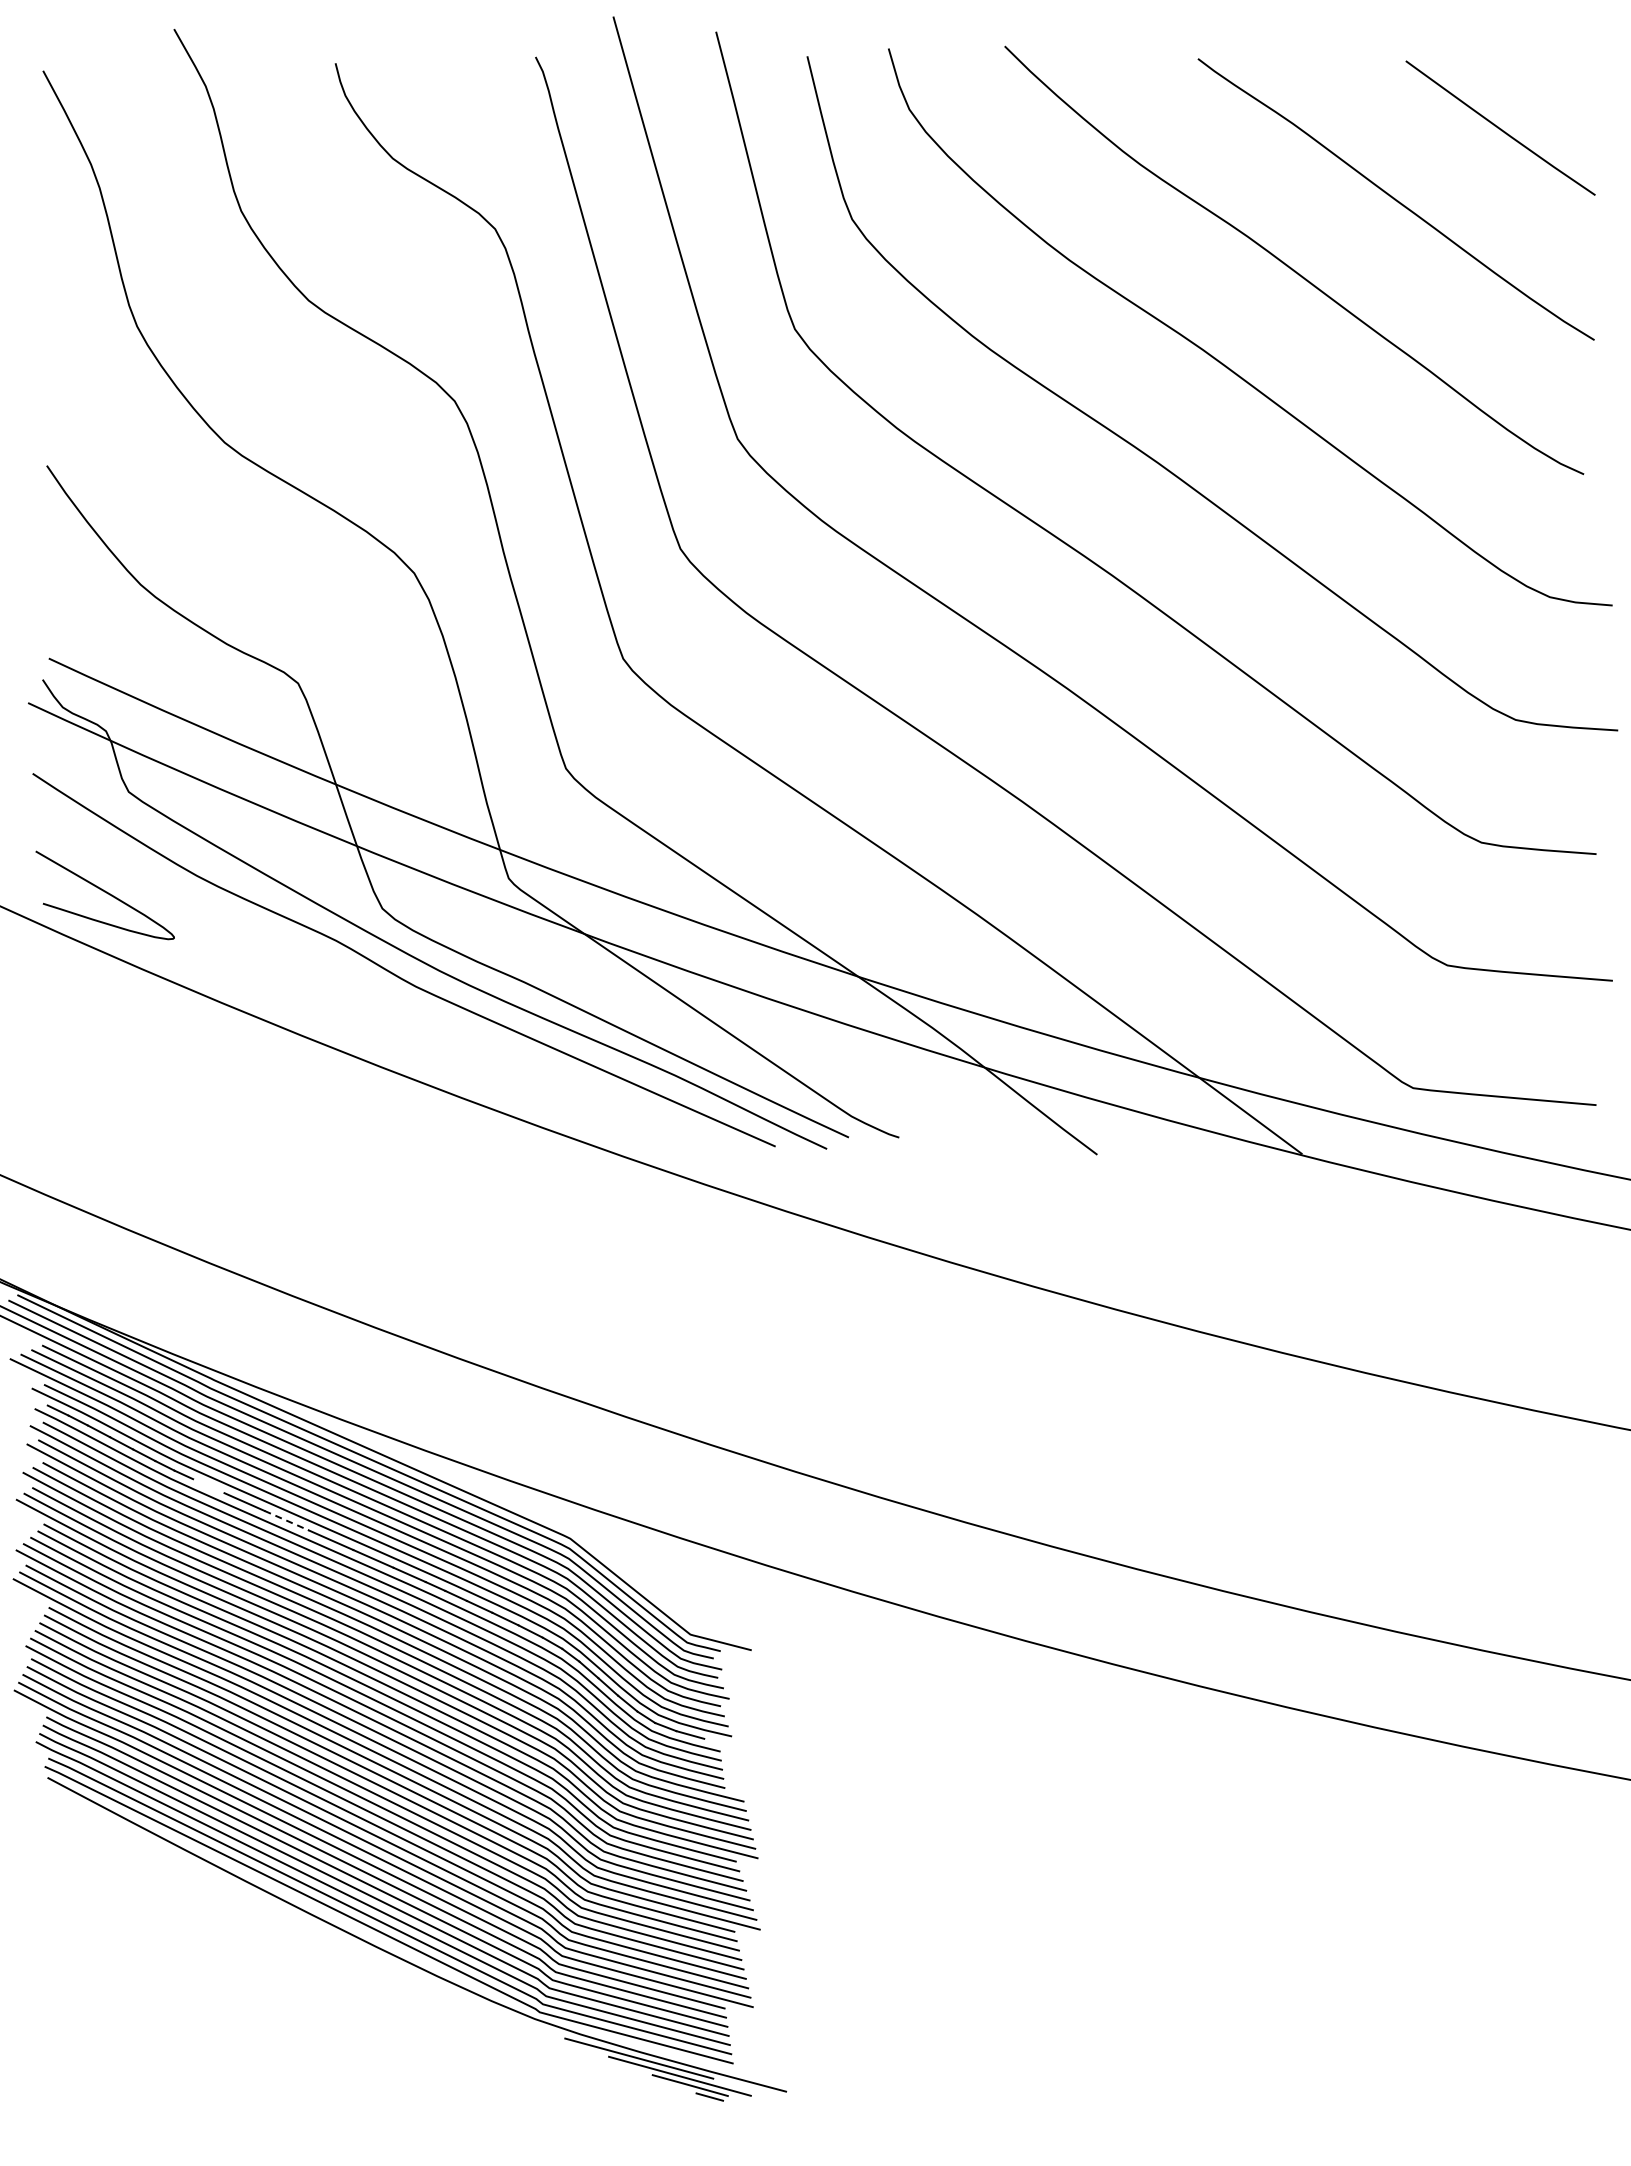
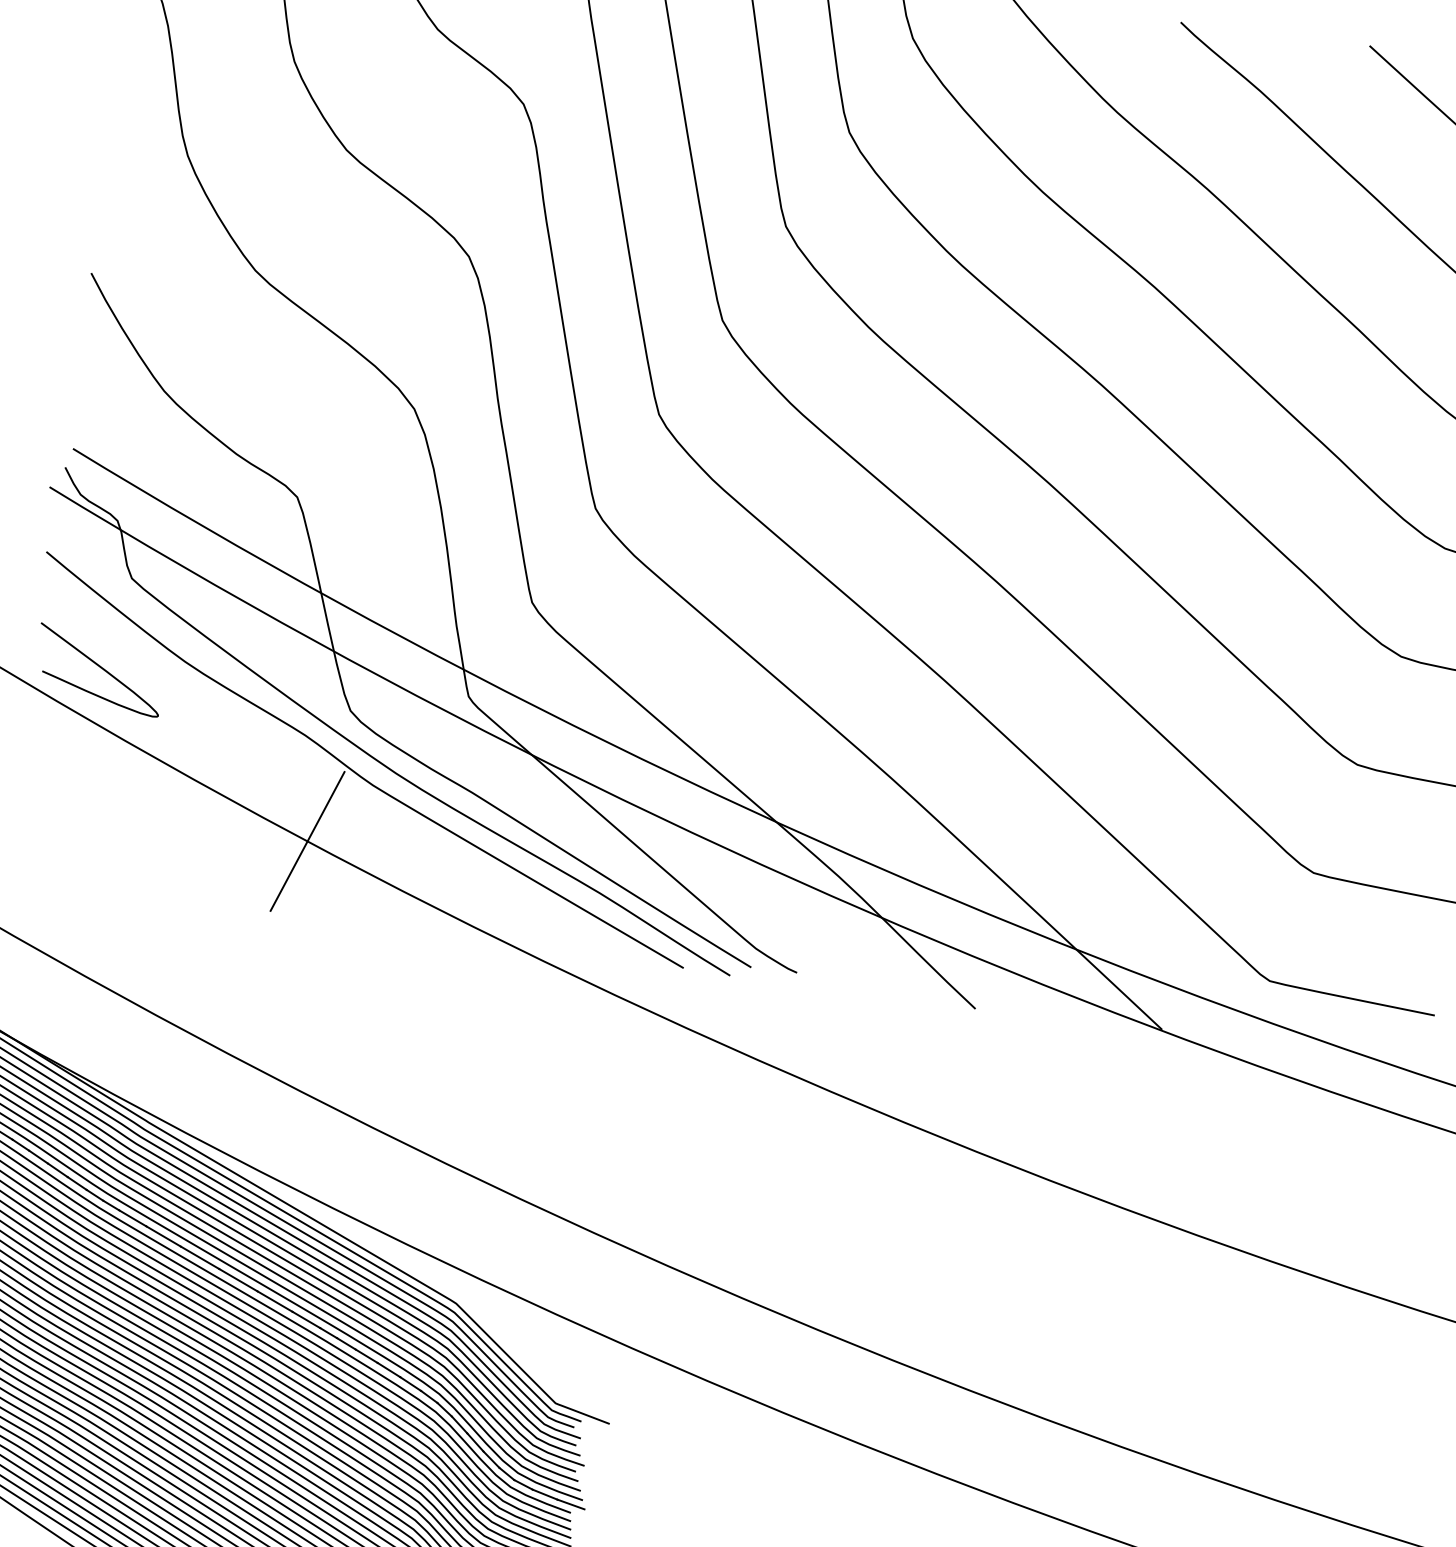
line: (351, 1055) -> (307, 841), added
line: (208, 1486) -> (132, 1218), added
line: (287, 1520) -> (200, 1257), dashed -> solid
line: (719, 1742) -> (570, 1504), added

